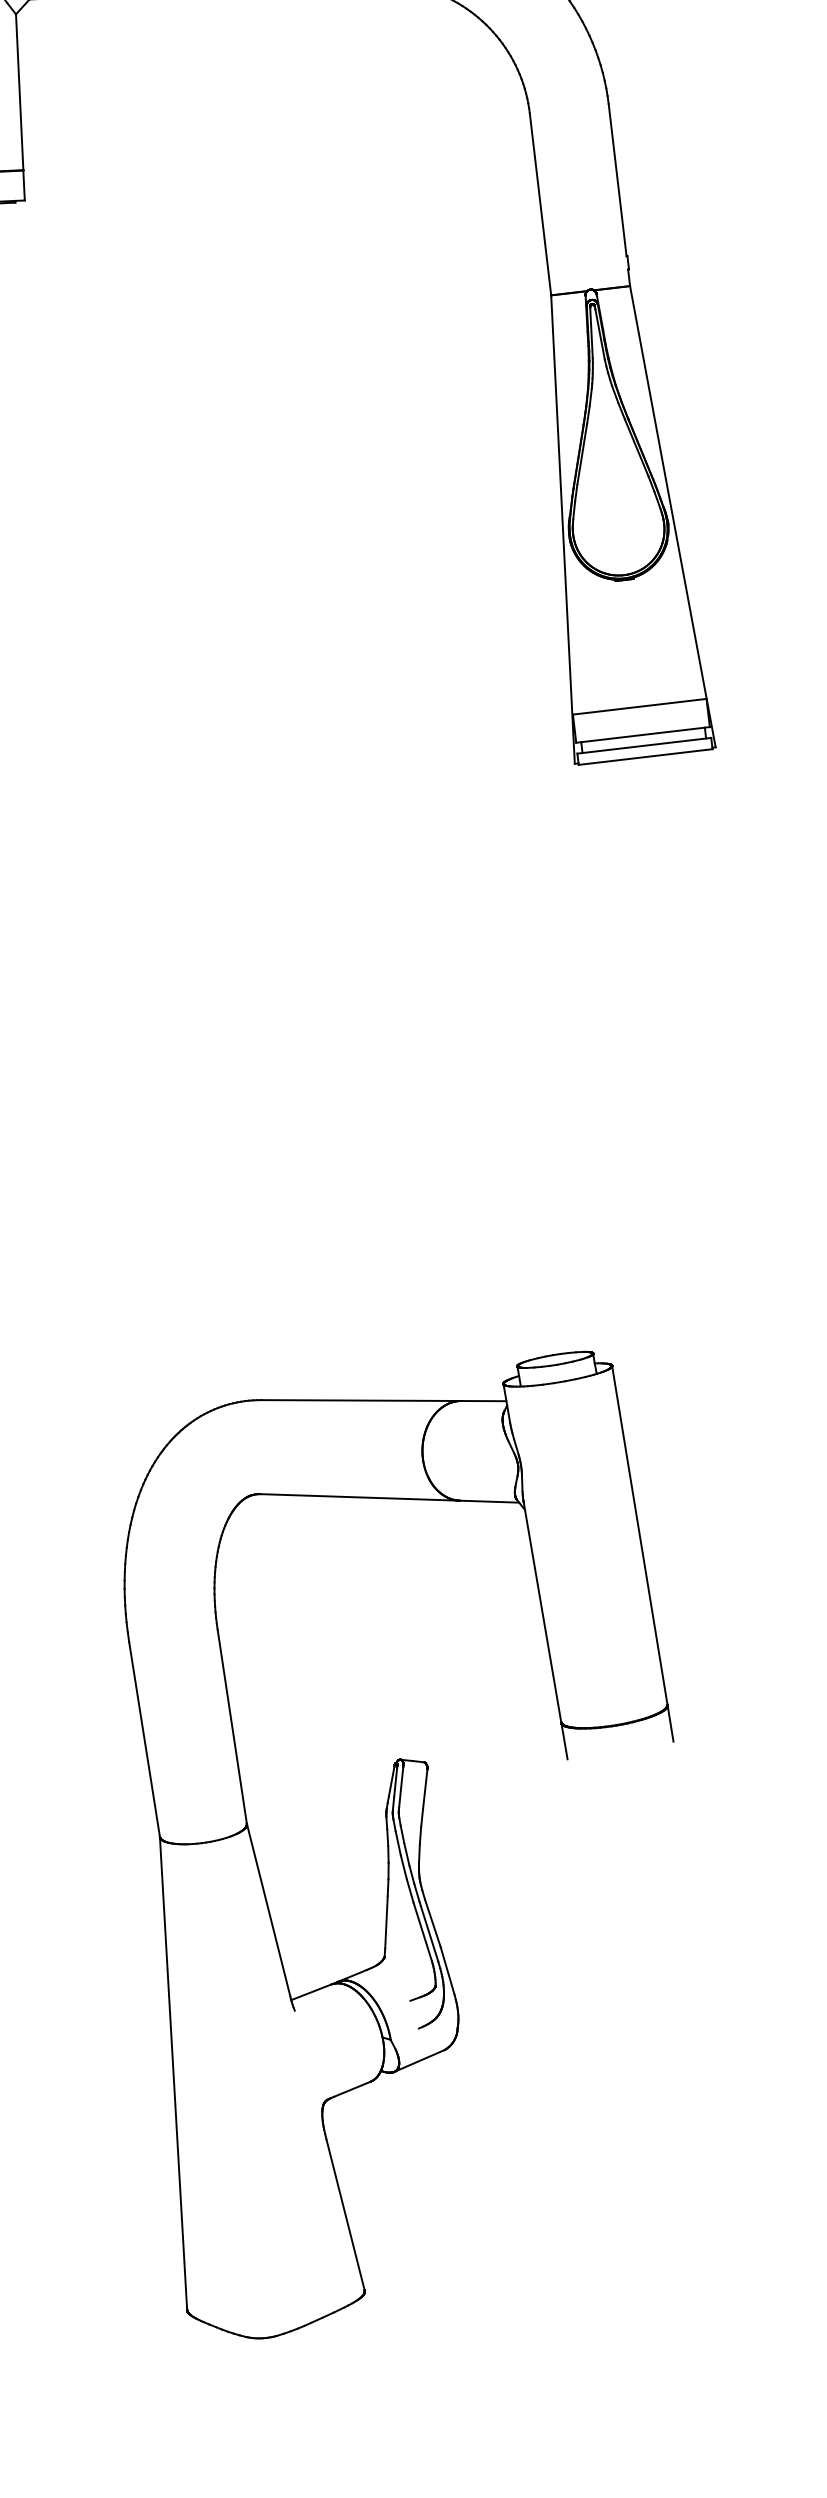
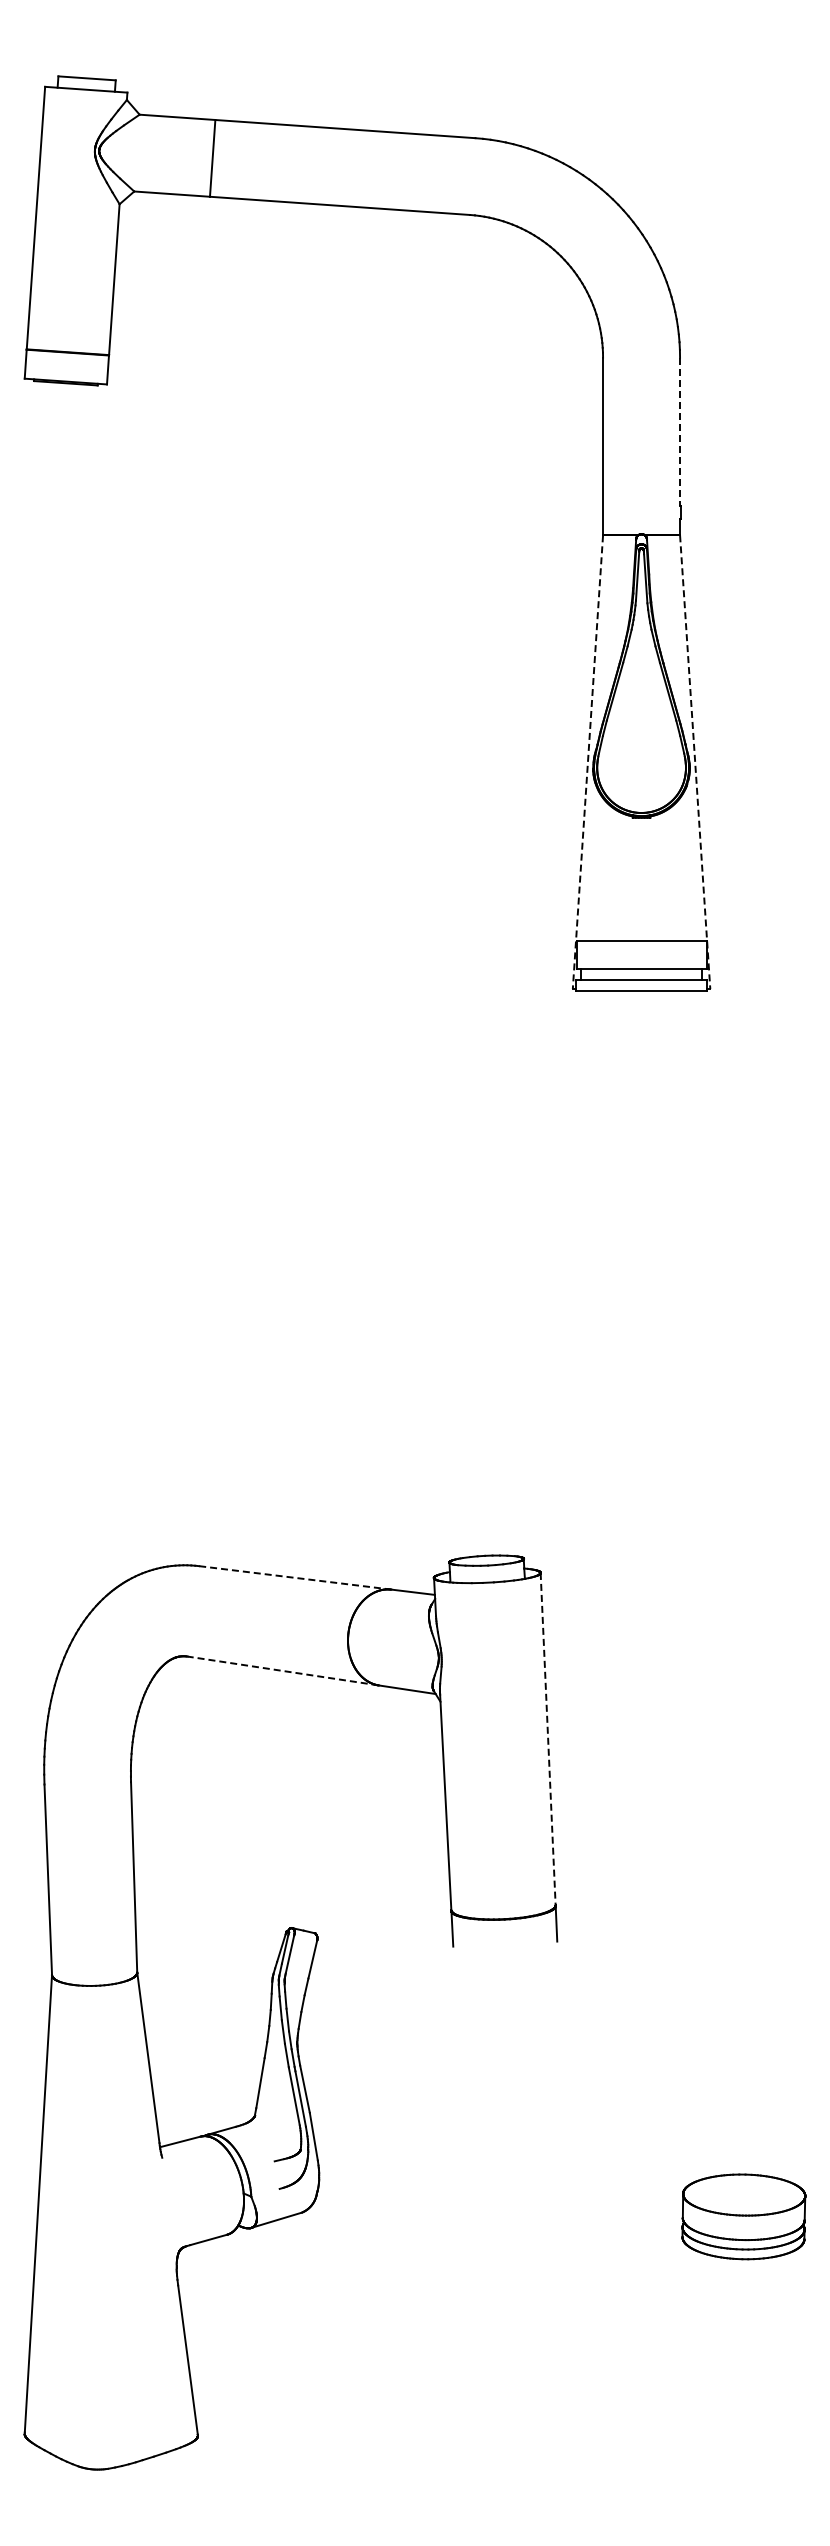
line: (618, 180) -> (680, 432), solid -> dashed
line: (673, 516) -> (695, 762), solid -> dashed
line: (562, 529) -> (587, 762), solid -> dashed
line: (361, 1400) -> (295, 1577), solid -> dashed
line: (359, 1496) -> (282, 1670), solid -> dashed
line: (640, 1535) -> (548, 1739), solid -> dashed

